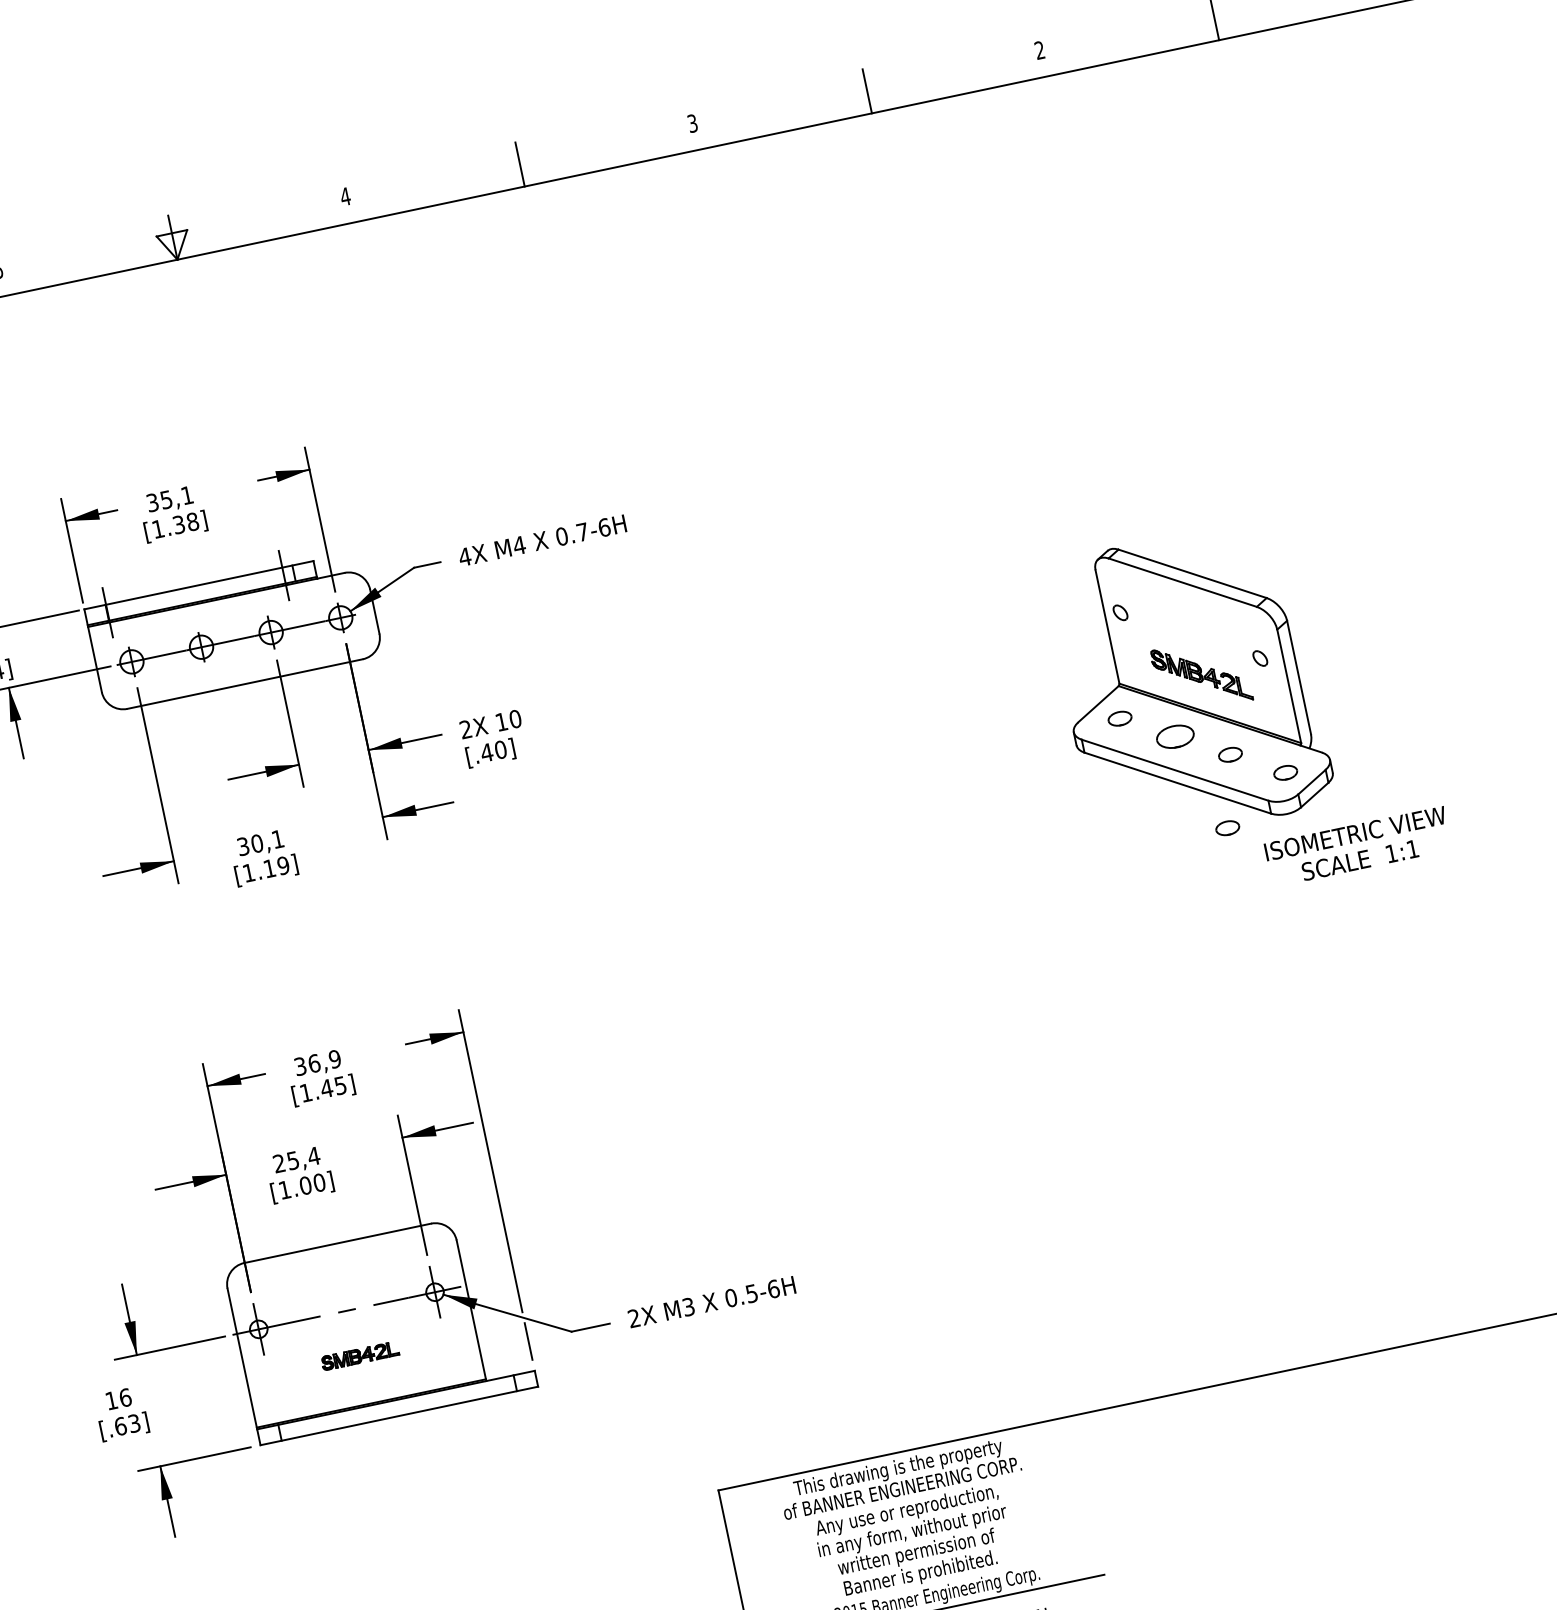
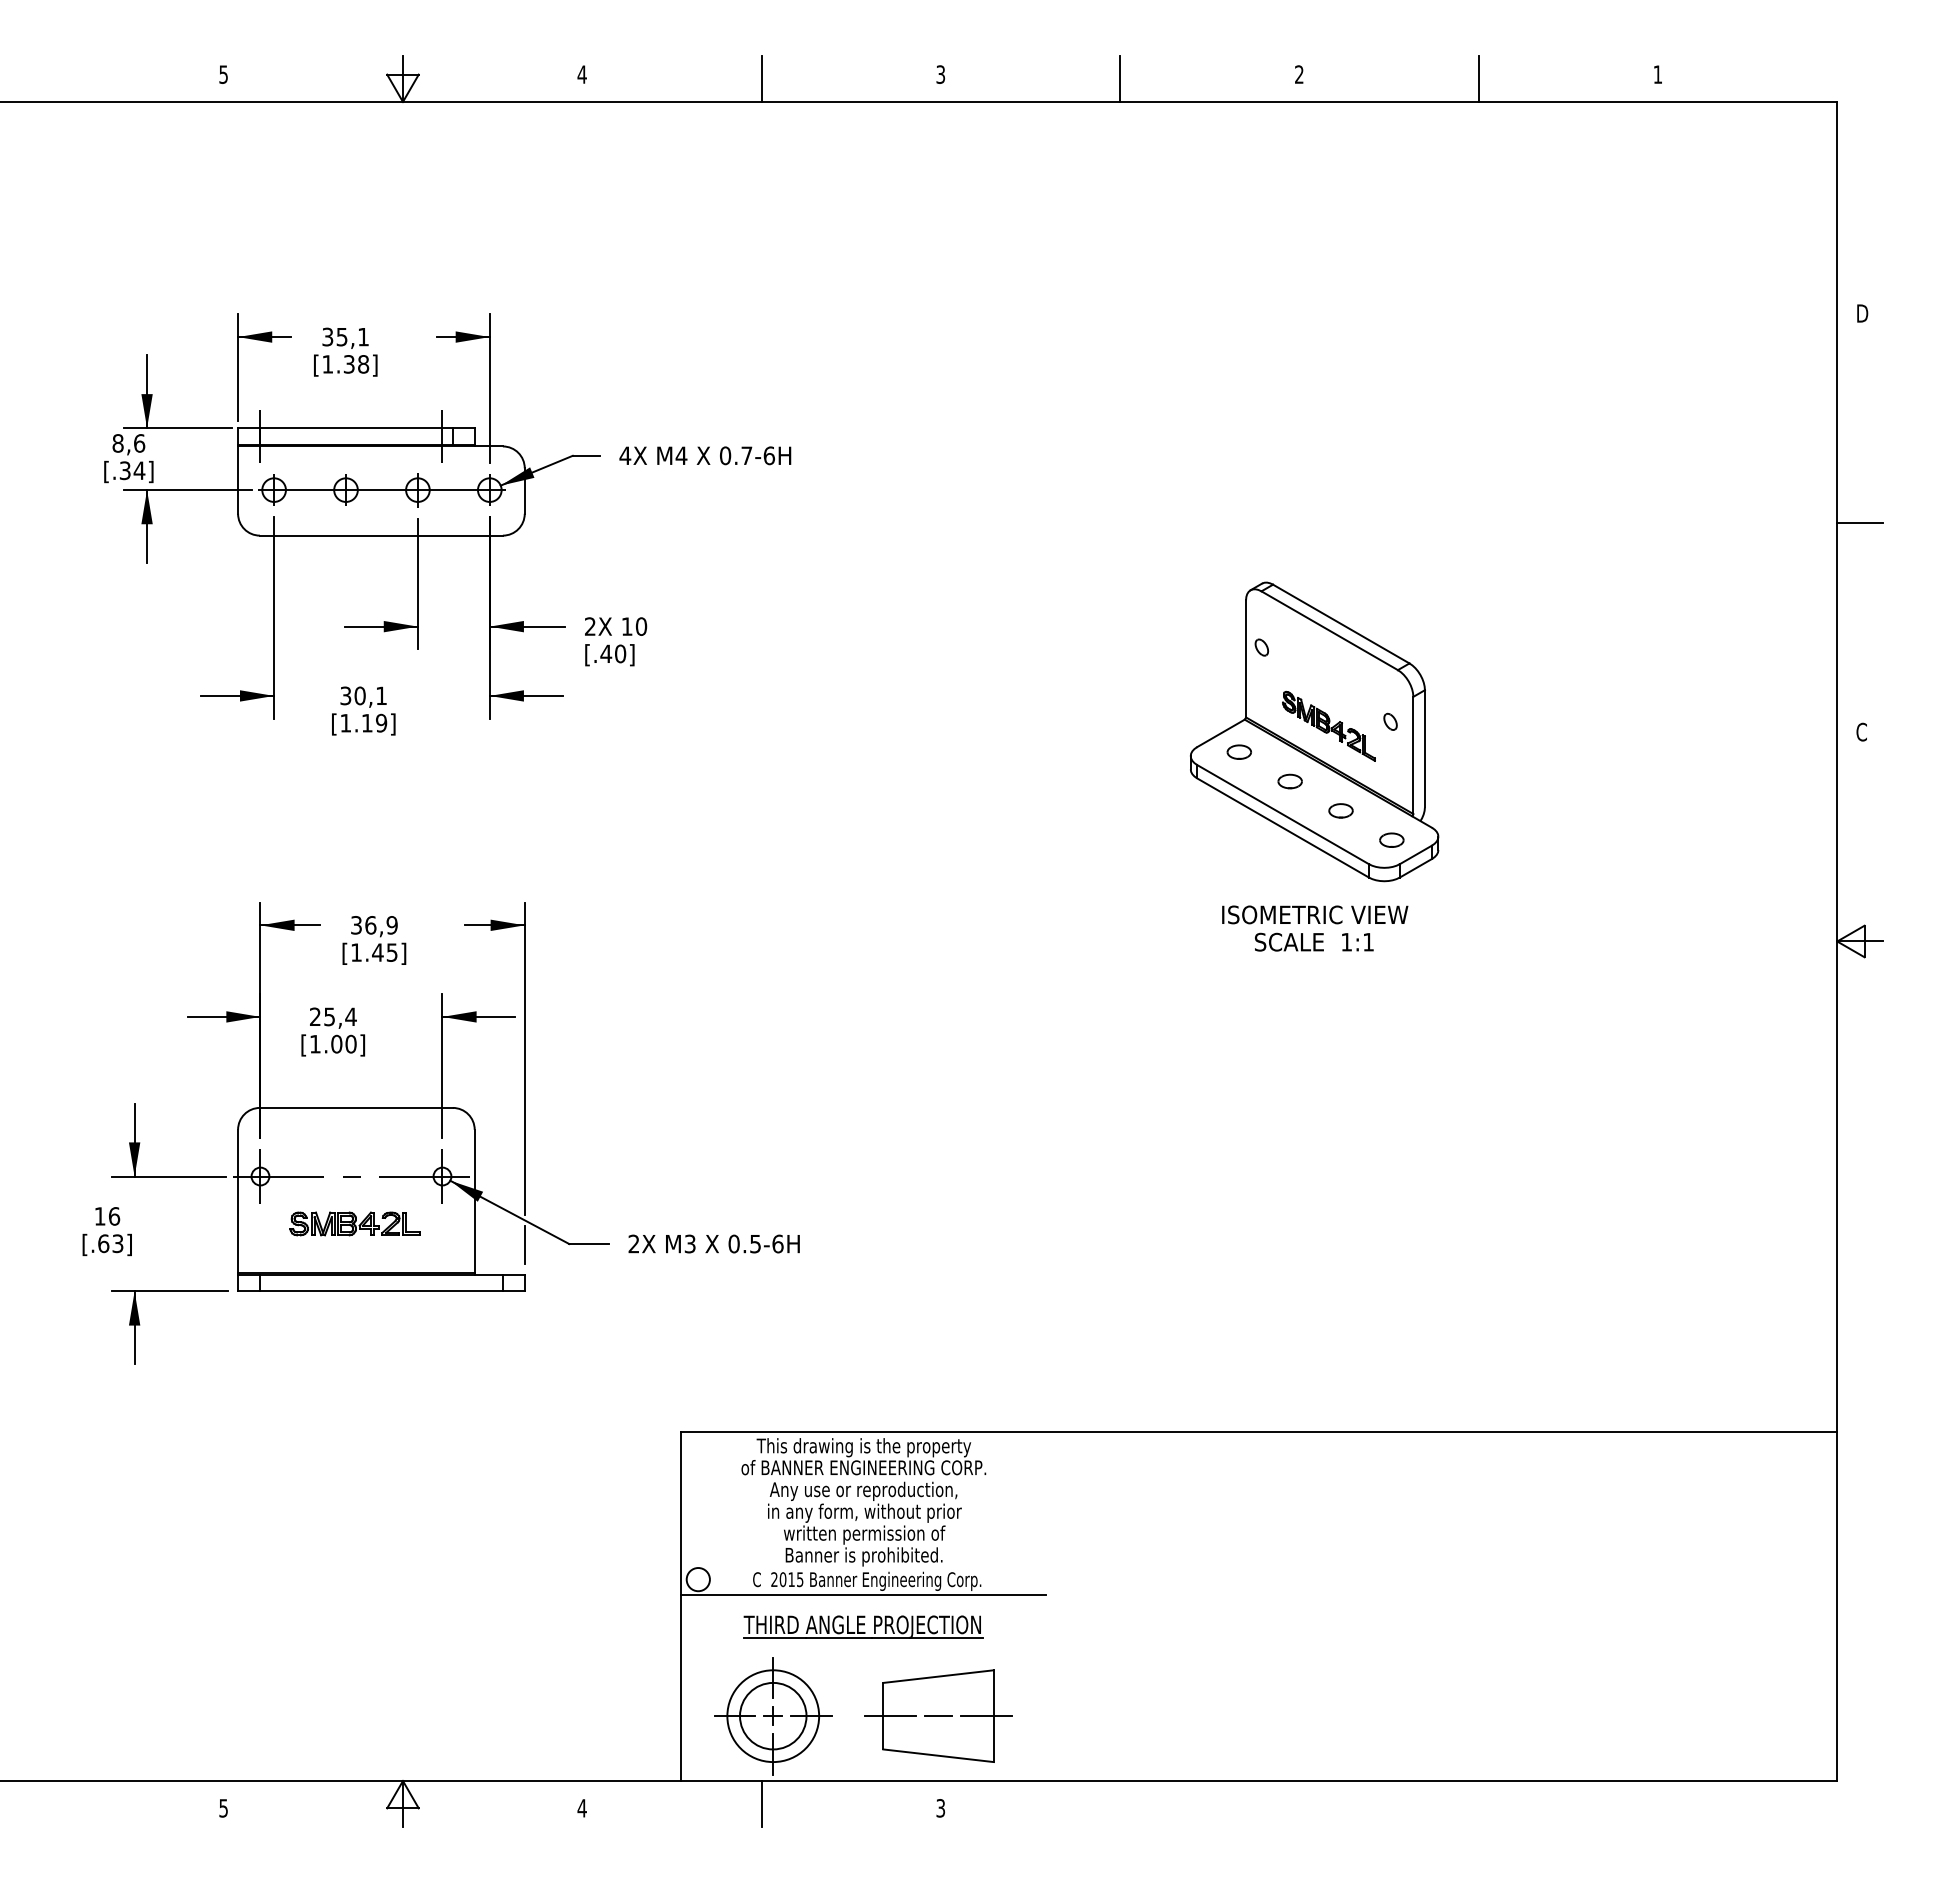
part: (1174, 736) -> (1289, 781), size x0.62
part: (1227, 827) -> (1322, 882), removed
text: (1358, 846) -> (1315, 928), moved
part: (359, 1355) -> (354, 1223), size x1.67

